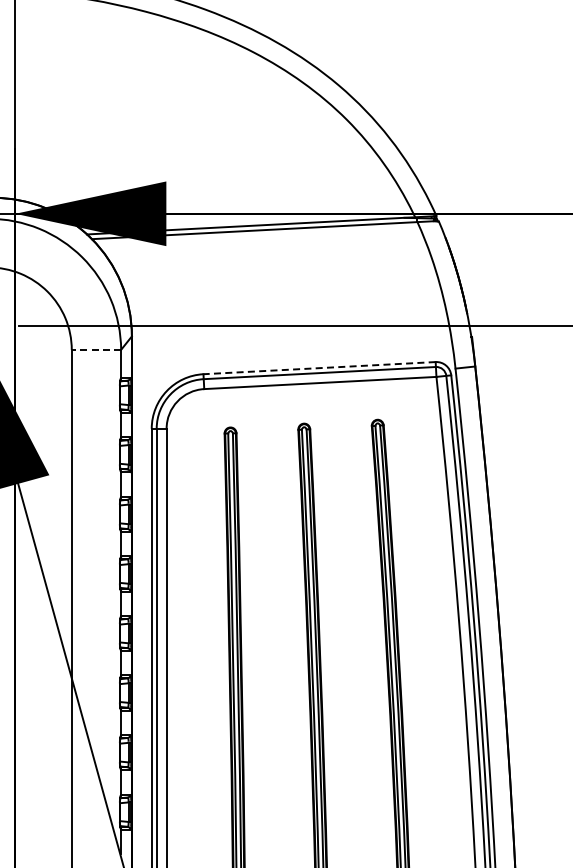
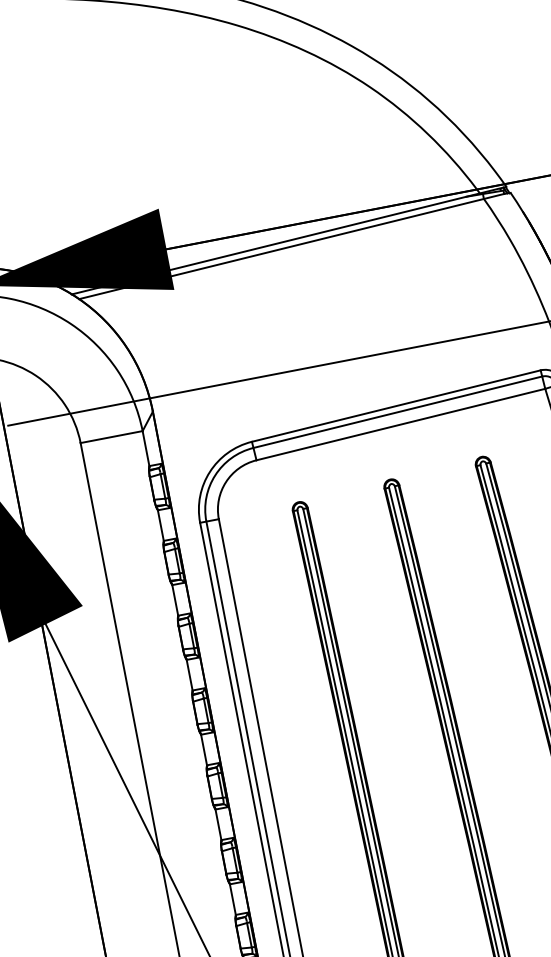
line: (96, 349) -> (111, 436), dashed -> solid
line: (319, 368) -> (396, 406), dashed -> solid

